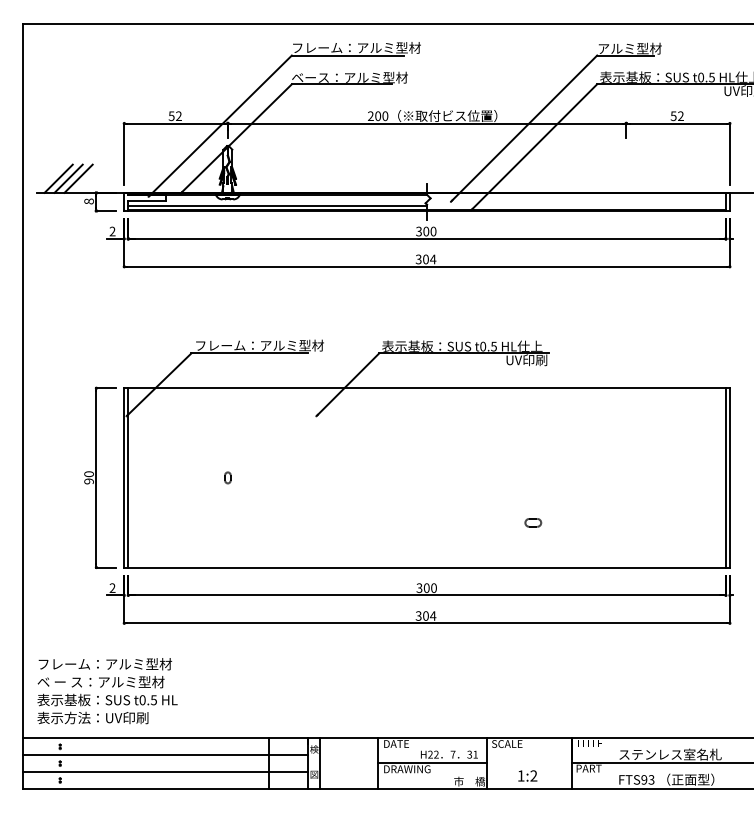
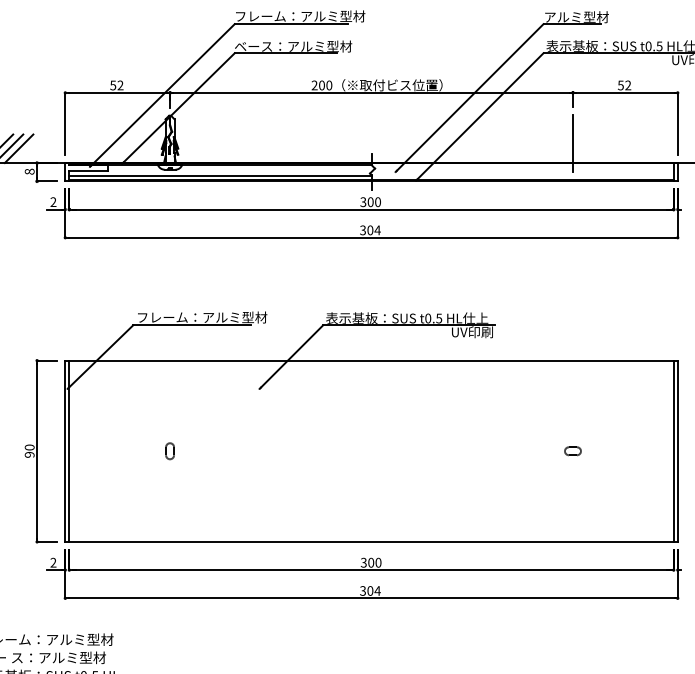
line: (626, 173) -> (573, 143), added
part: (227, 477) -> (169, 450), size x1.43
part: (533, 522) -> (573, 450), moved

